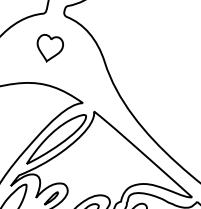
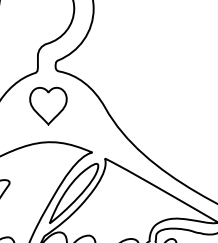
part: (49, 48) -> (48, 105), size x1.43

